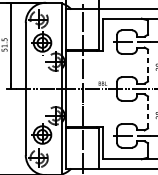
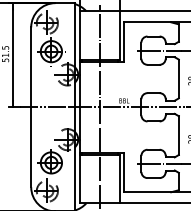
line: (147, 65) -> (178, 78), dashed -> solid
line: (147, 112) -> (178, 135), dashed -> solid

